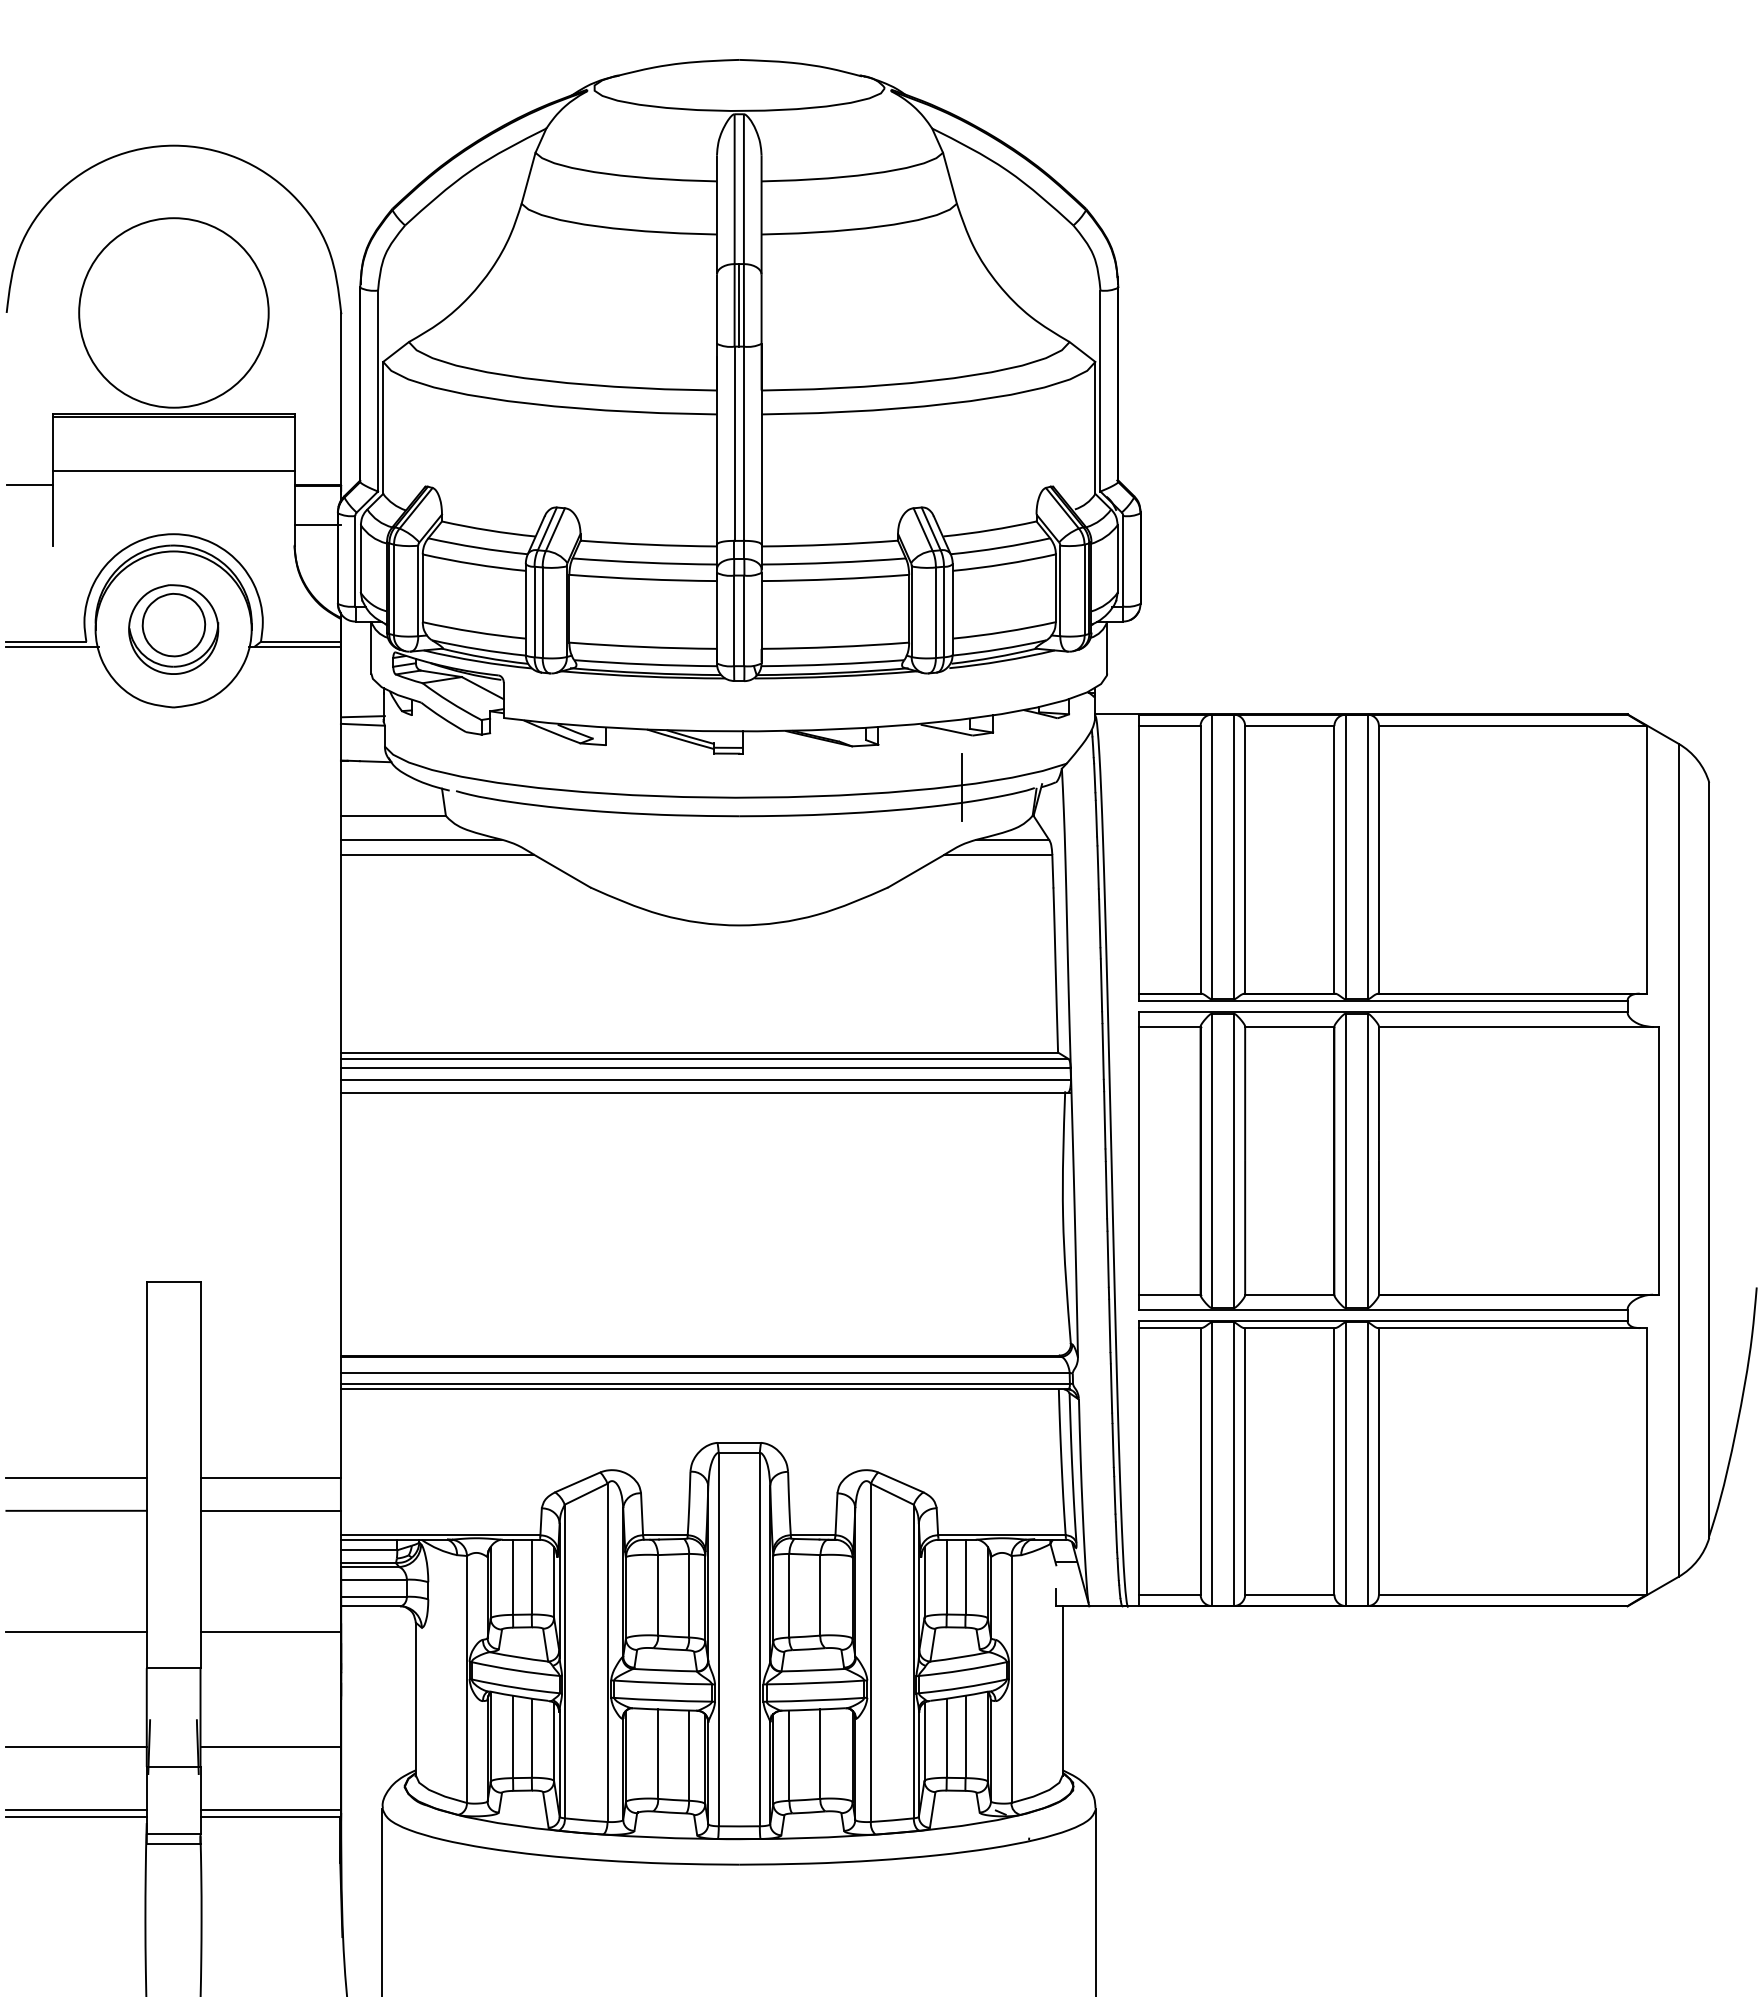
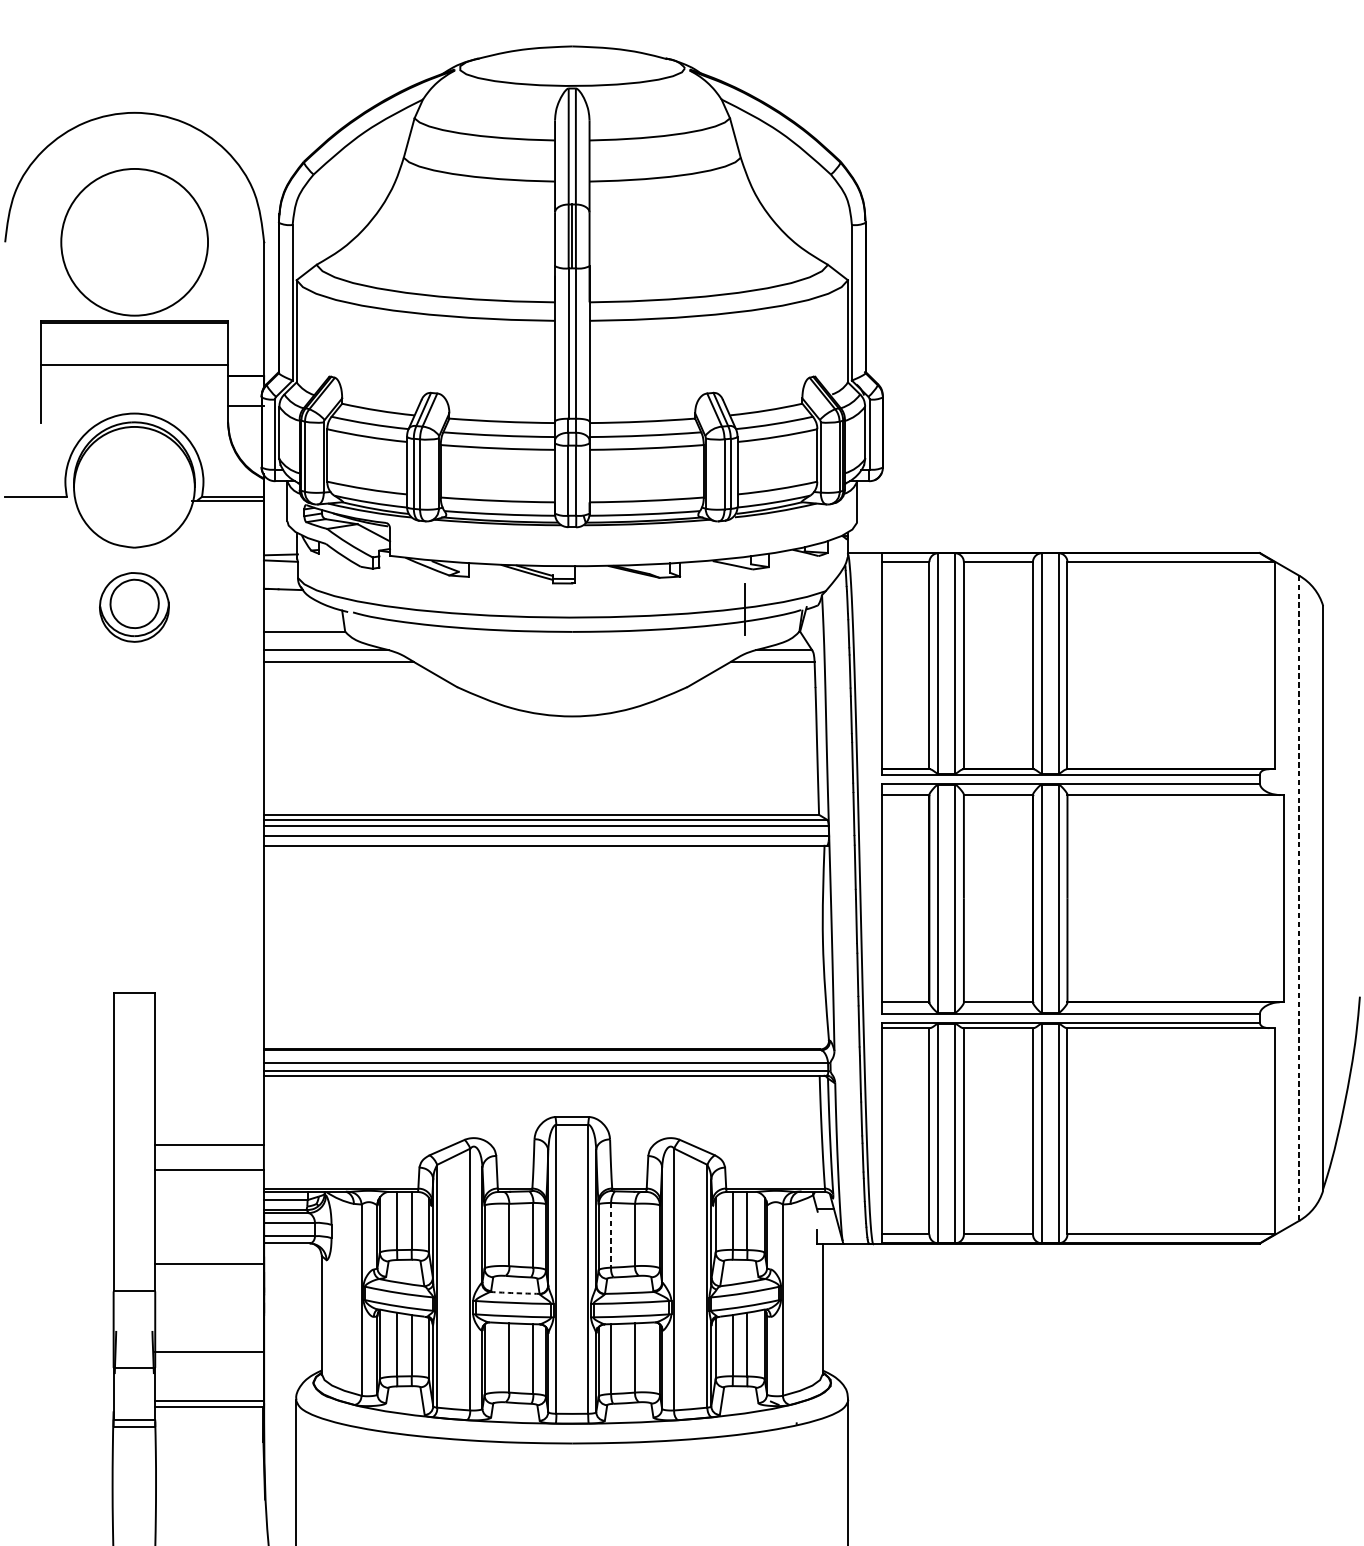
line: (29, 485) -> (22, 375), removed
part: (173, 629) -> (134, 607), moved
line: (52, 646) -> (40, 500), removed
line: (1678, 1160) -> (1299, 898), solid -> dashed
line: (76, 1478) -> (59, 1144), removed
line: (76, 1510) -> (59, 1169), removed
line: (789, 1595) -> (611, 1235), solid -> dashed
line: (76, 1632) -> (59, 1263), removed
arc: (665, 1670) -> (515, 1293), solid -> dashed
line: (76, 1747) -> (59, 1352), removed
line: (76, 1810) -> (59, 1401), removed
line: (76, 1816) -> (59, 1406), removed

